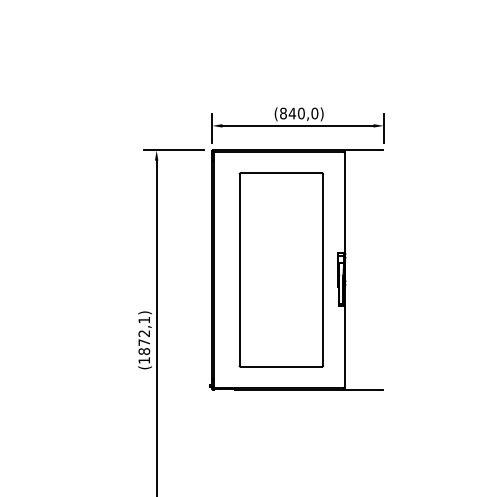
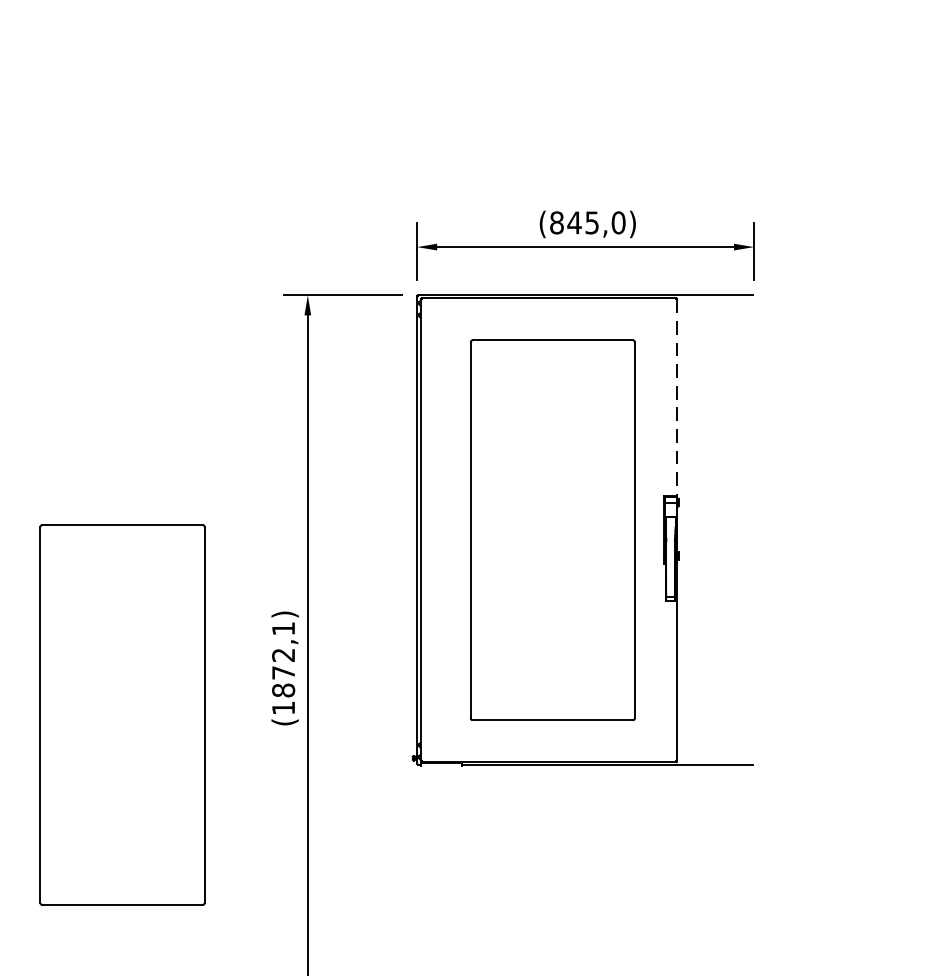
text: (301, 113) -> (592, 222), (840,0) -> (845,0)
line: (344, 204) -> (676, 401), solid -> dashed
part: (61, 363) -> (120, 713), added

